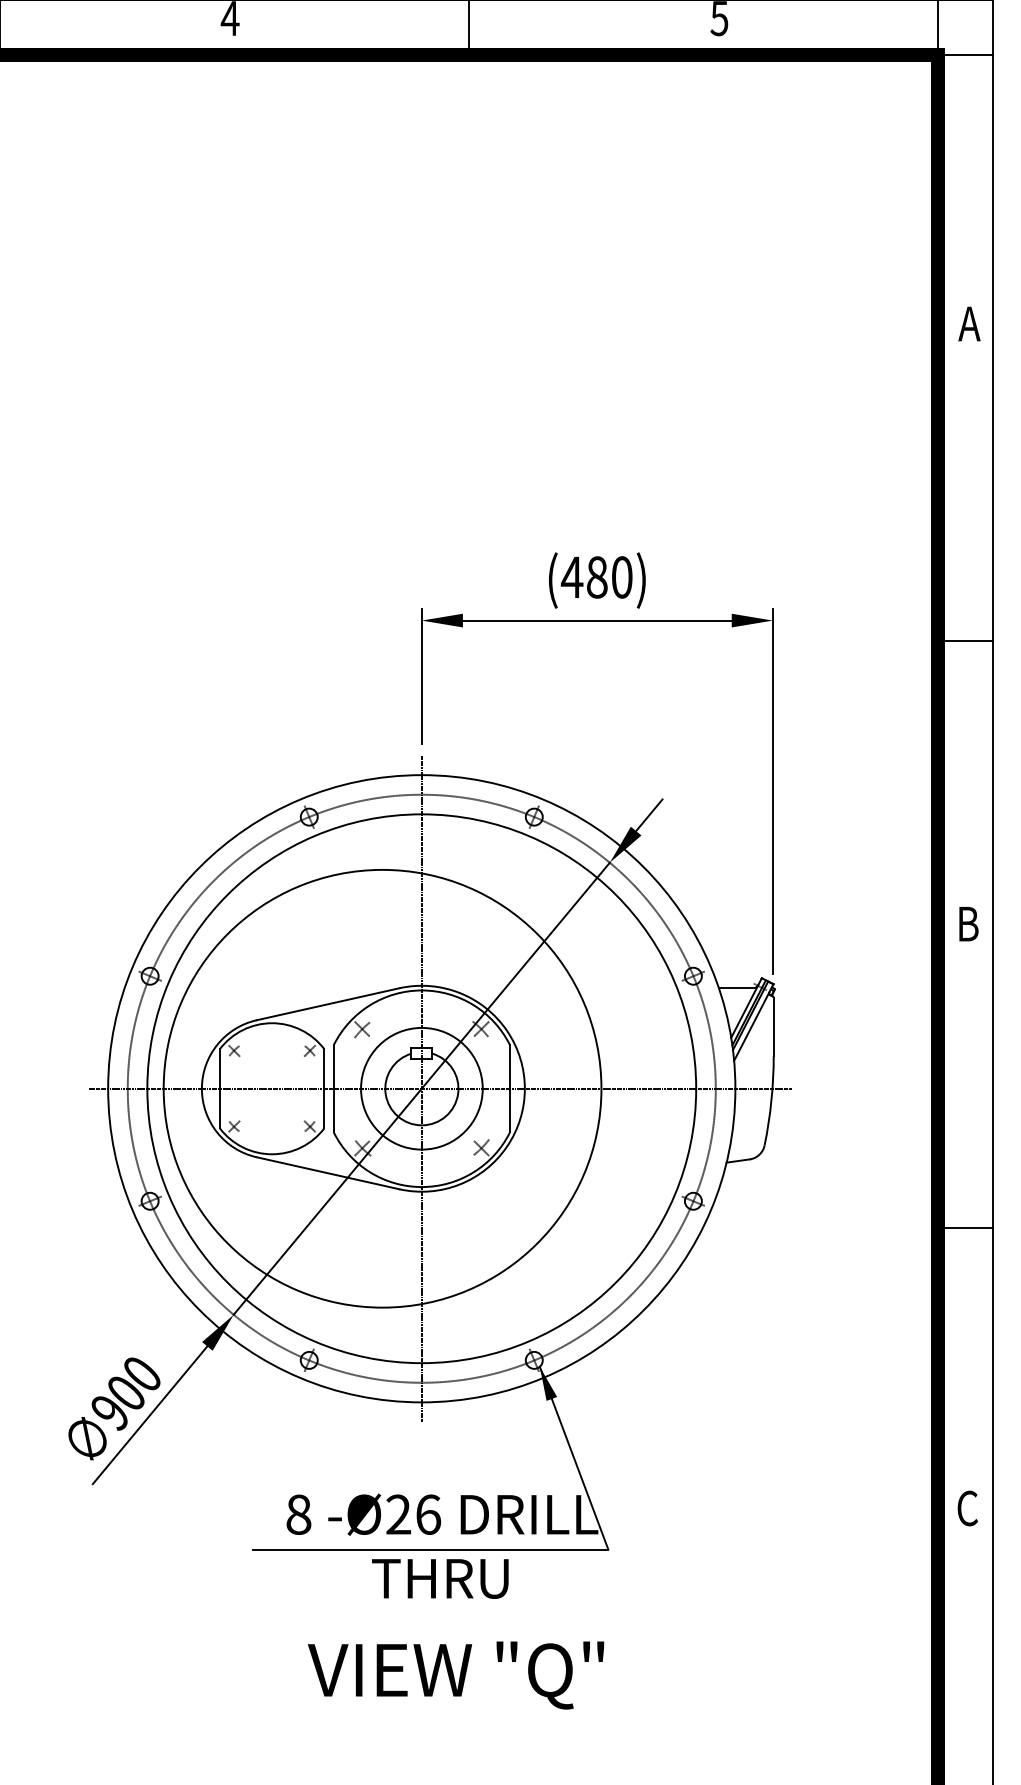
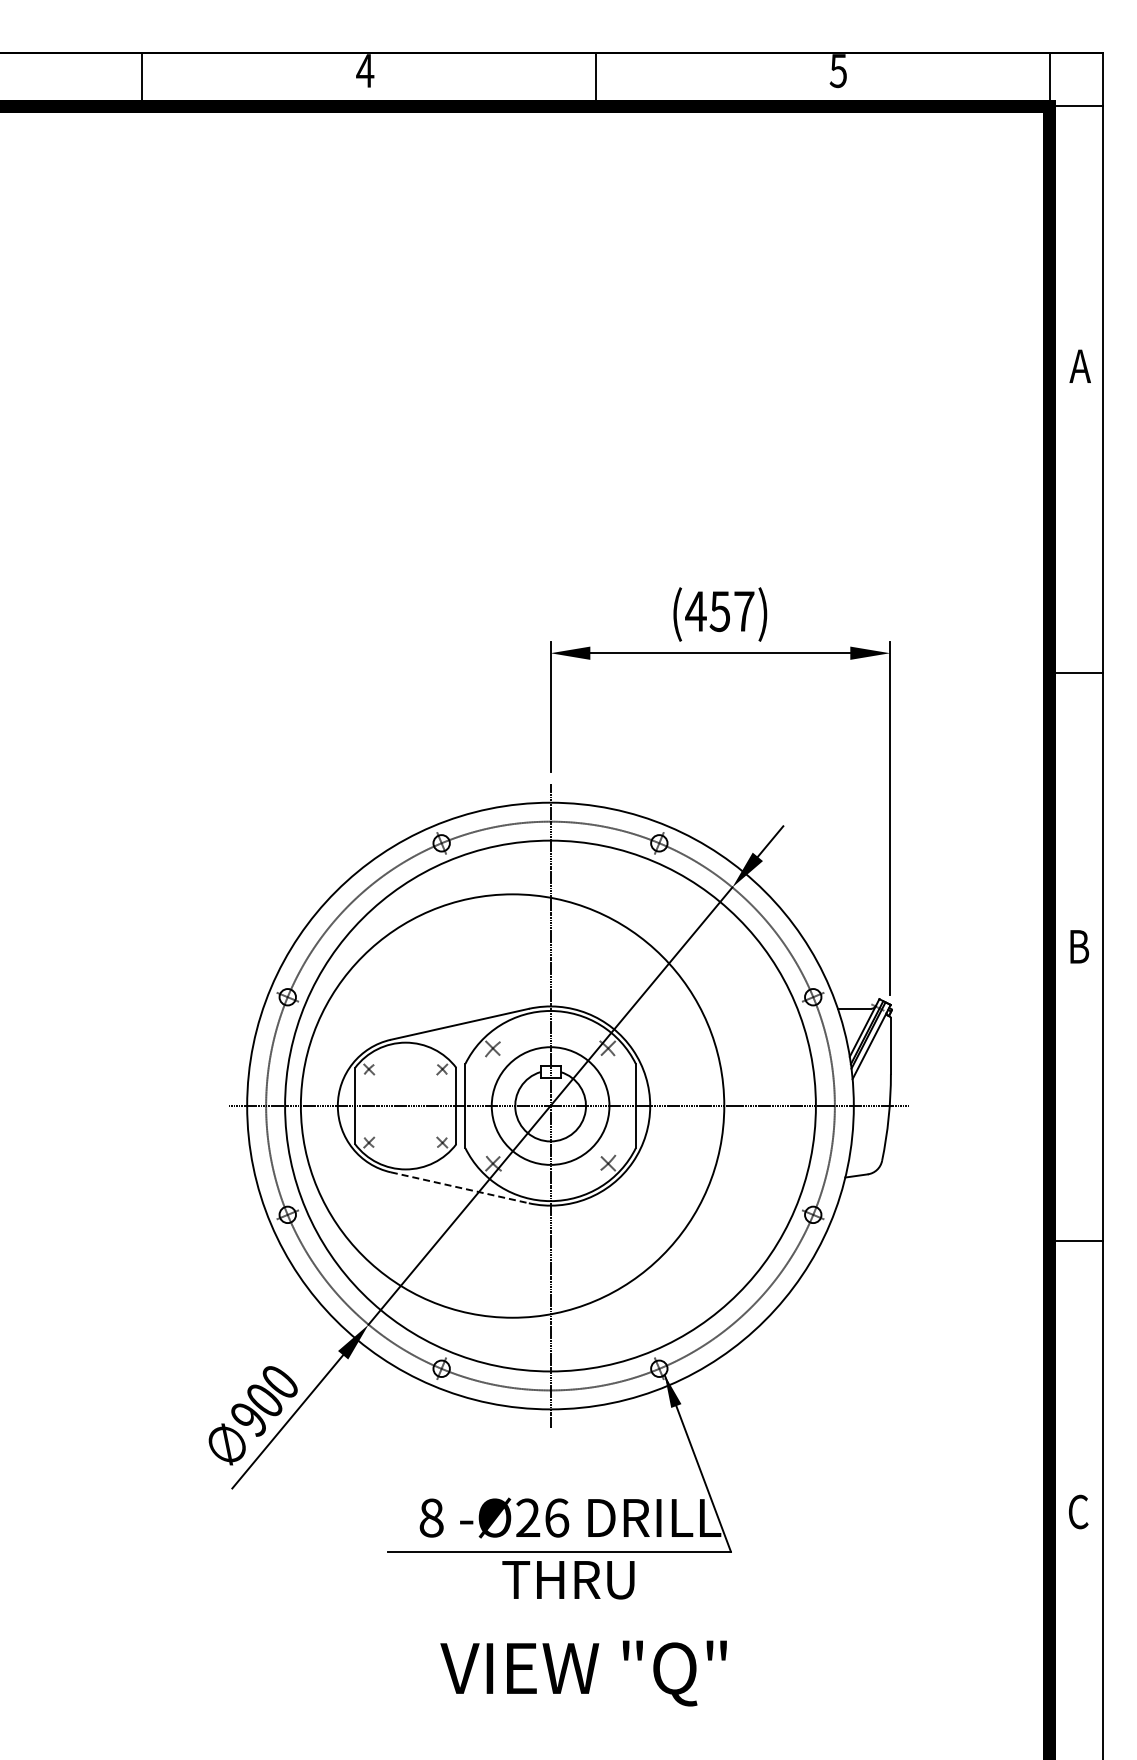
text: (608, 577) -> (731, 611), (480) -> (457)
line: (327, 1172) -> (459, 1187), solid -> dashed

